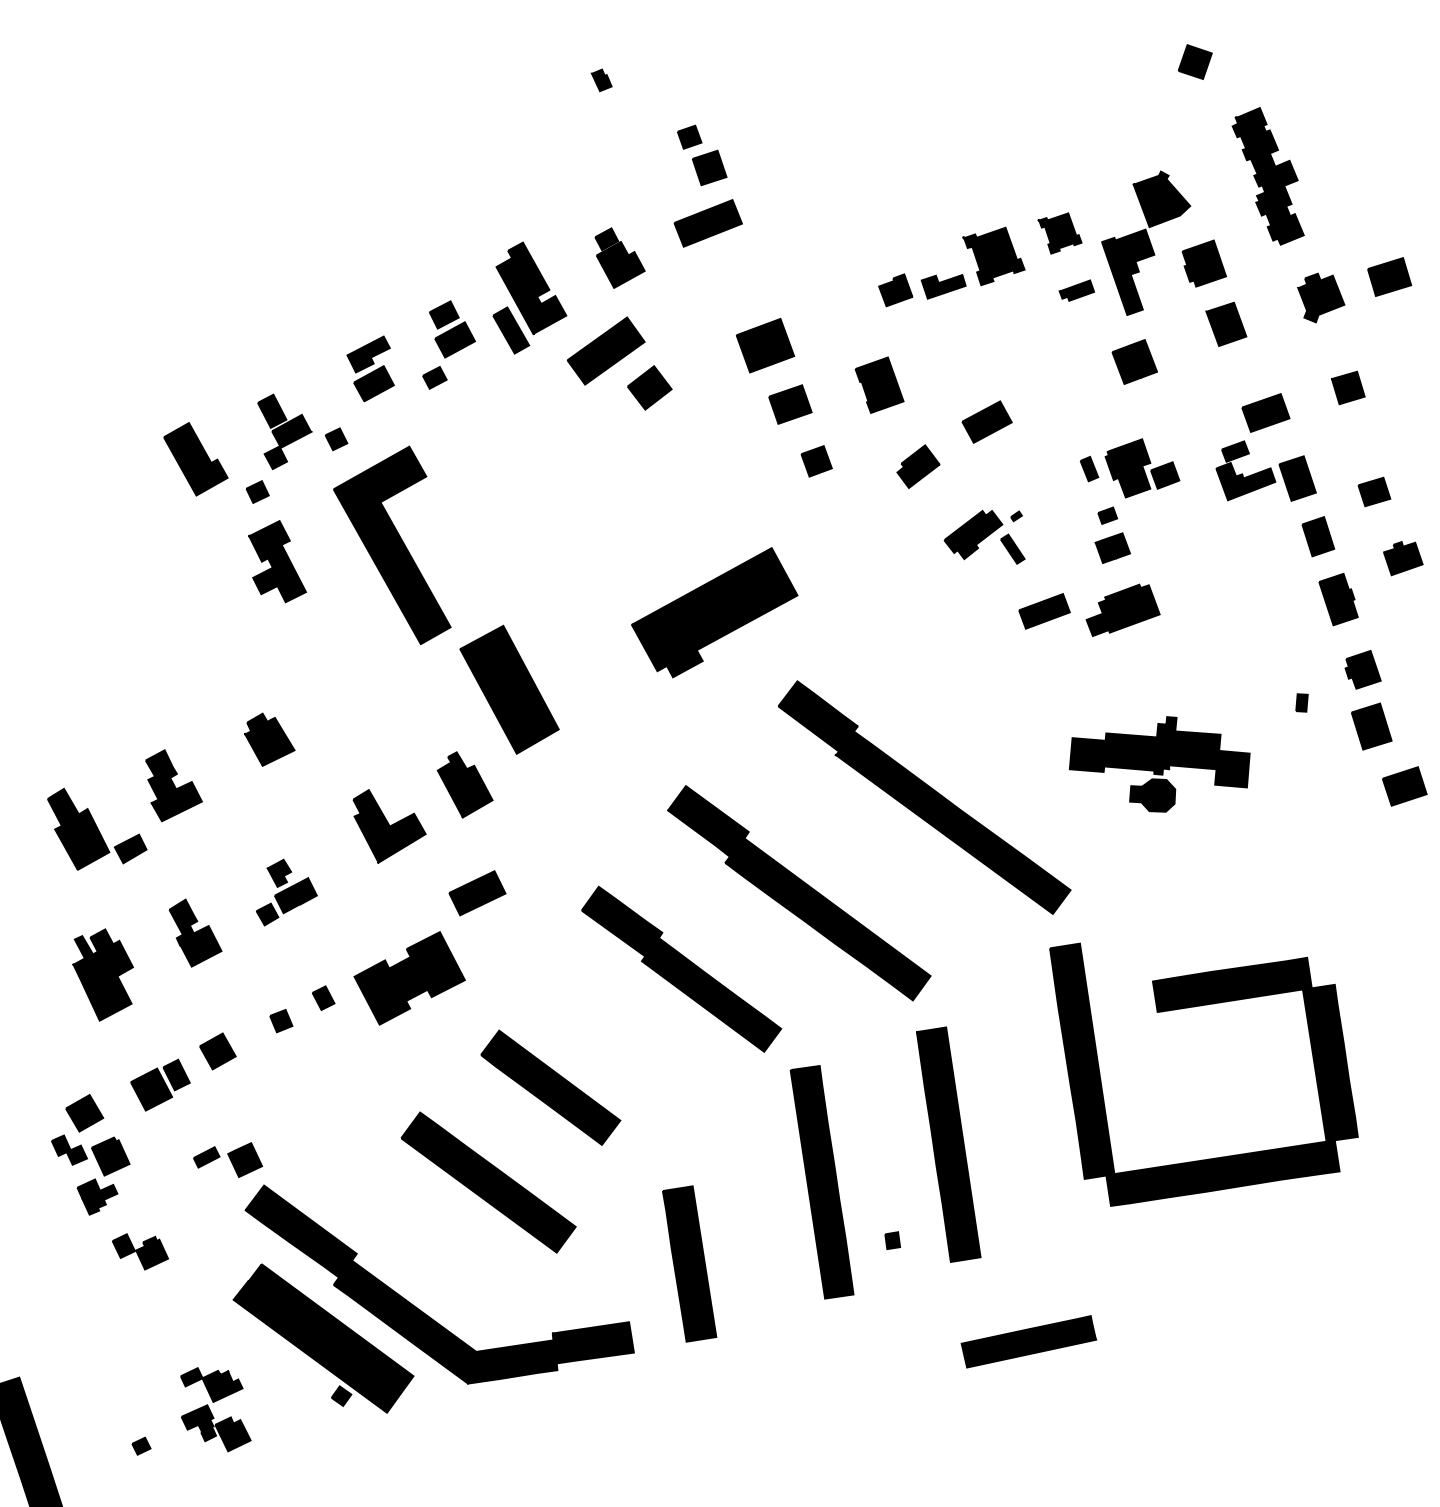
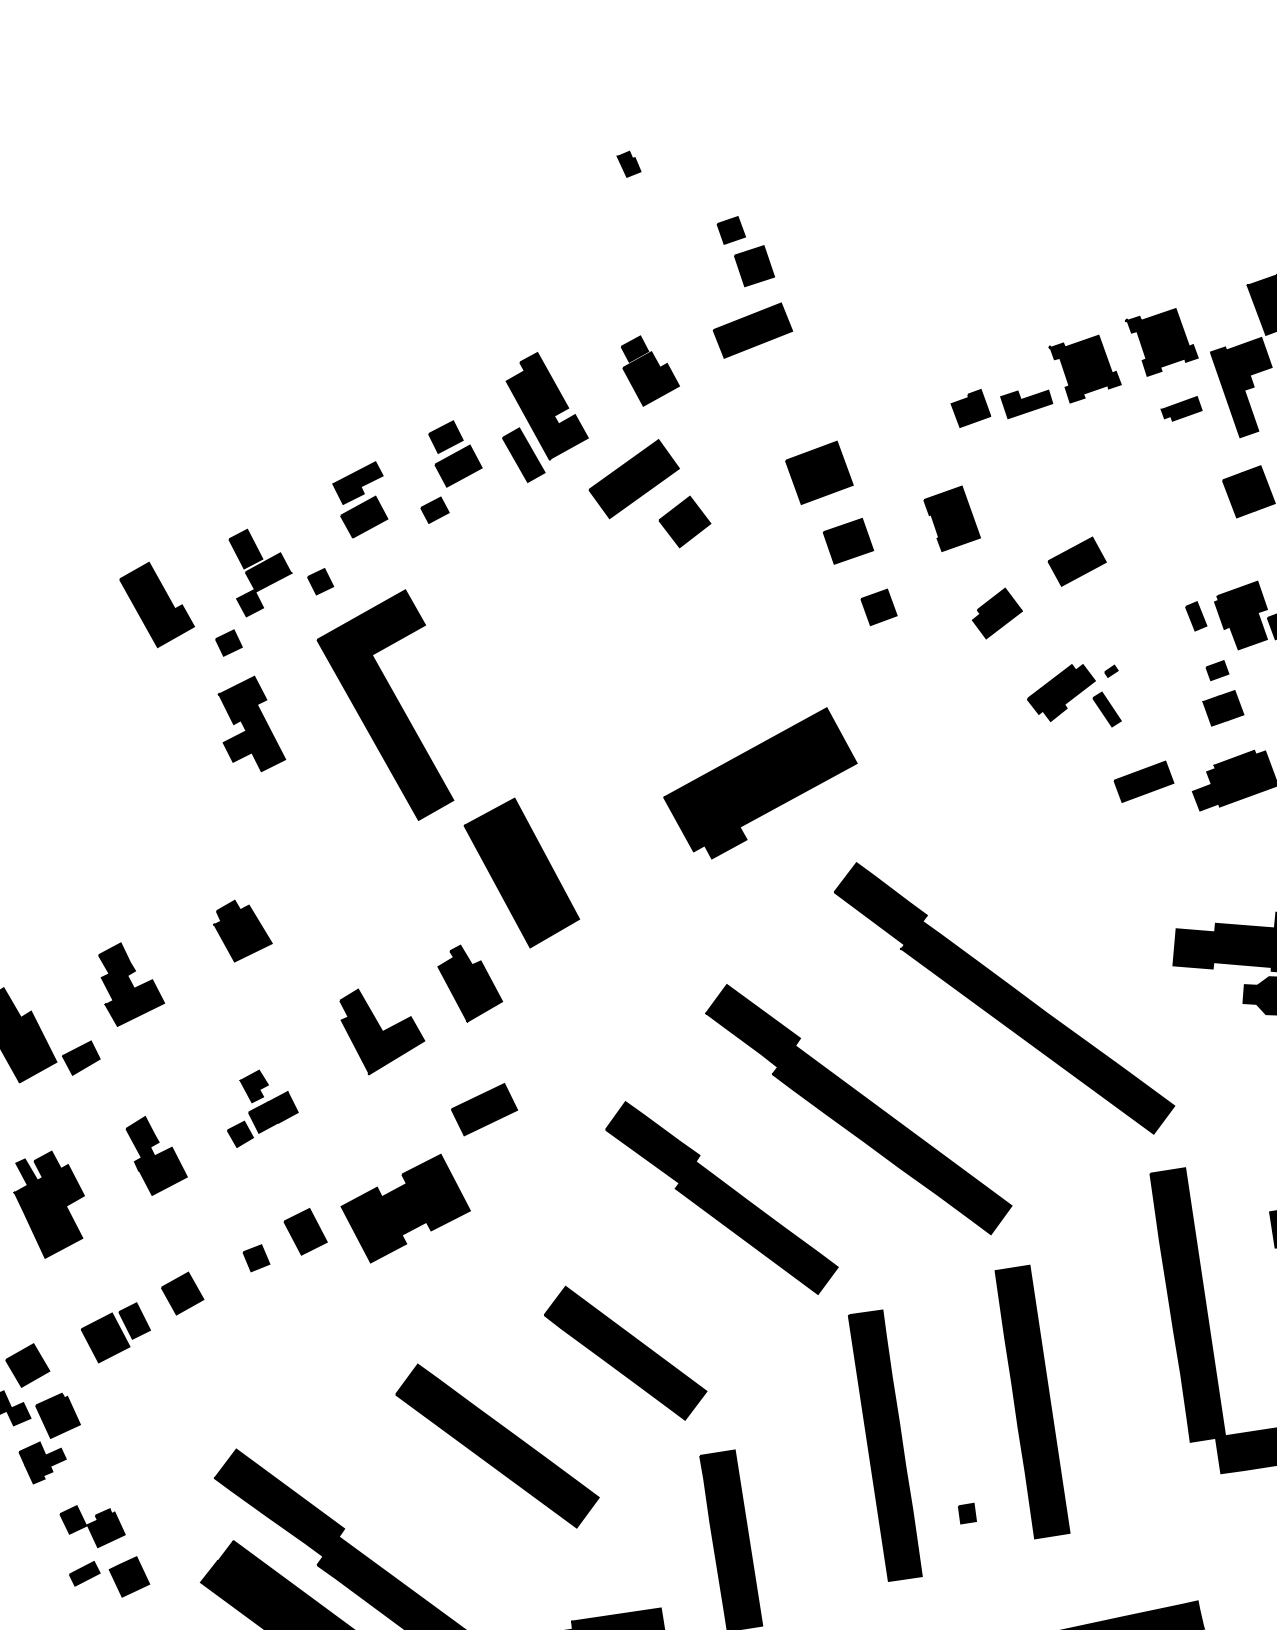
part: (1059, 233) -> (1161, 342), size x1.43
part: (323, 997) -> (305, 1230), size x1.67
part: (550, 1087) -> (625, 1352), moved
part: (228, 1159) -> (110, 1576), moved

